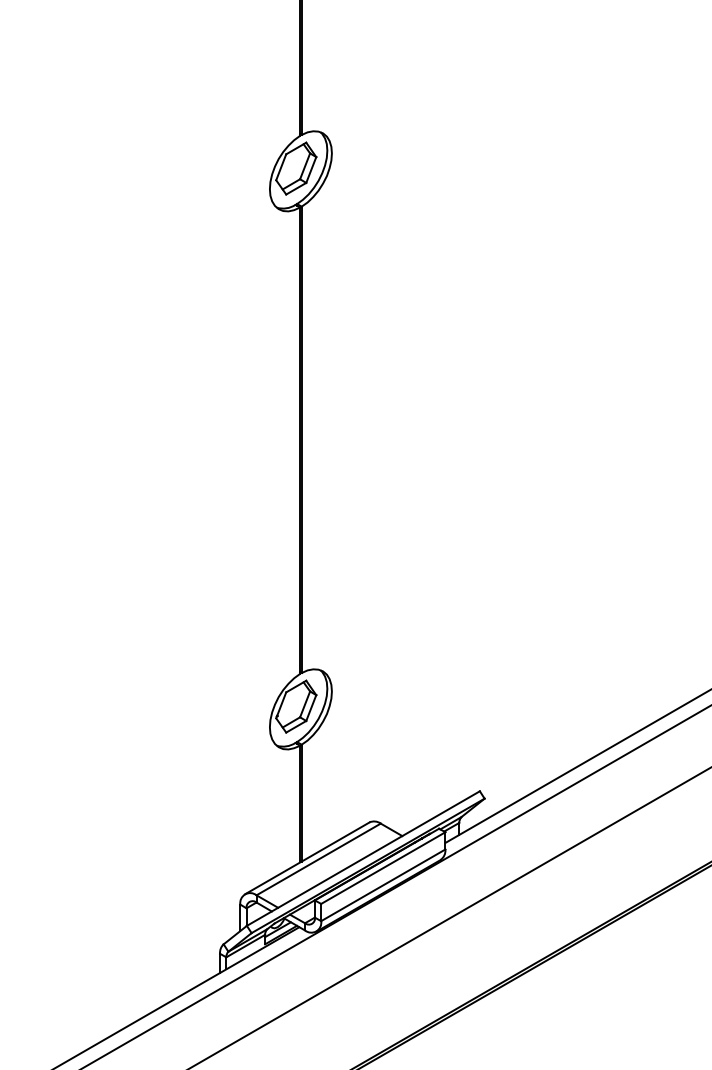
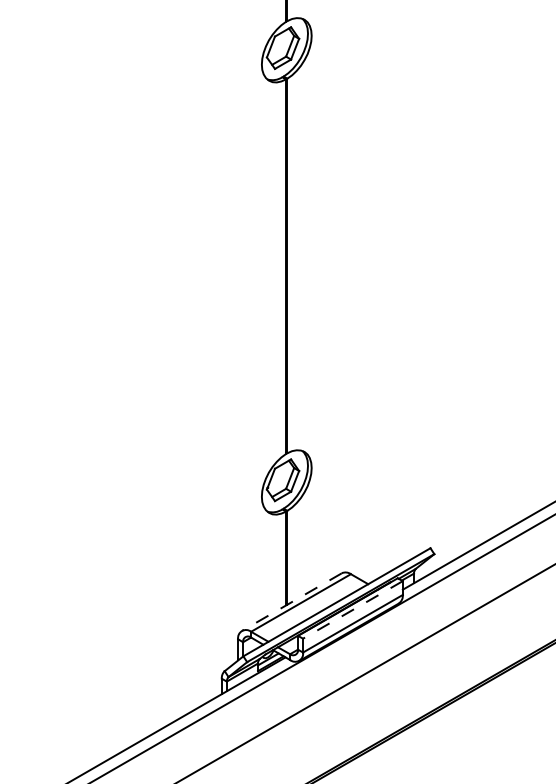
line: (307, 858) -> (292, 602), solid -> dashed
line: (383, 868) -> (353, 610), solid -> dashed

